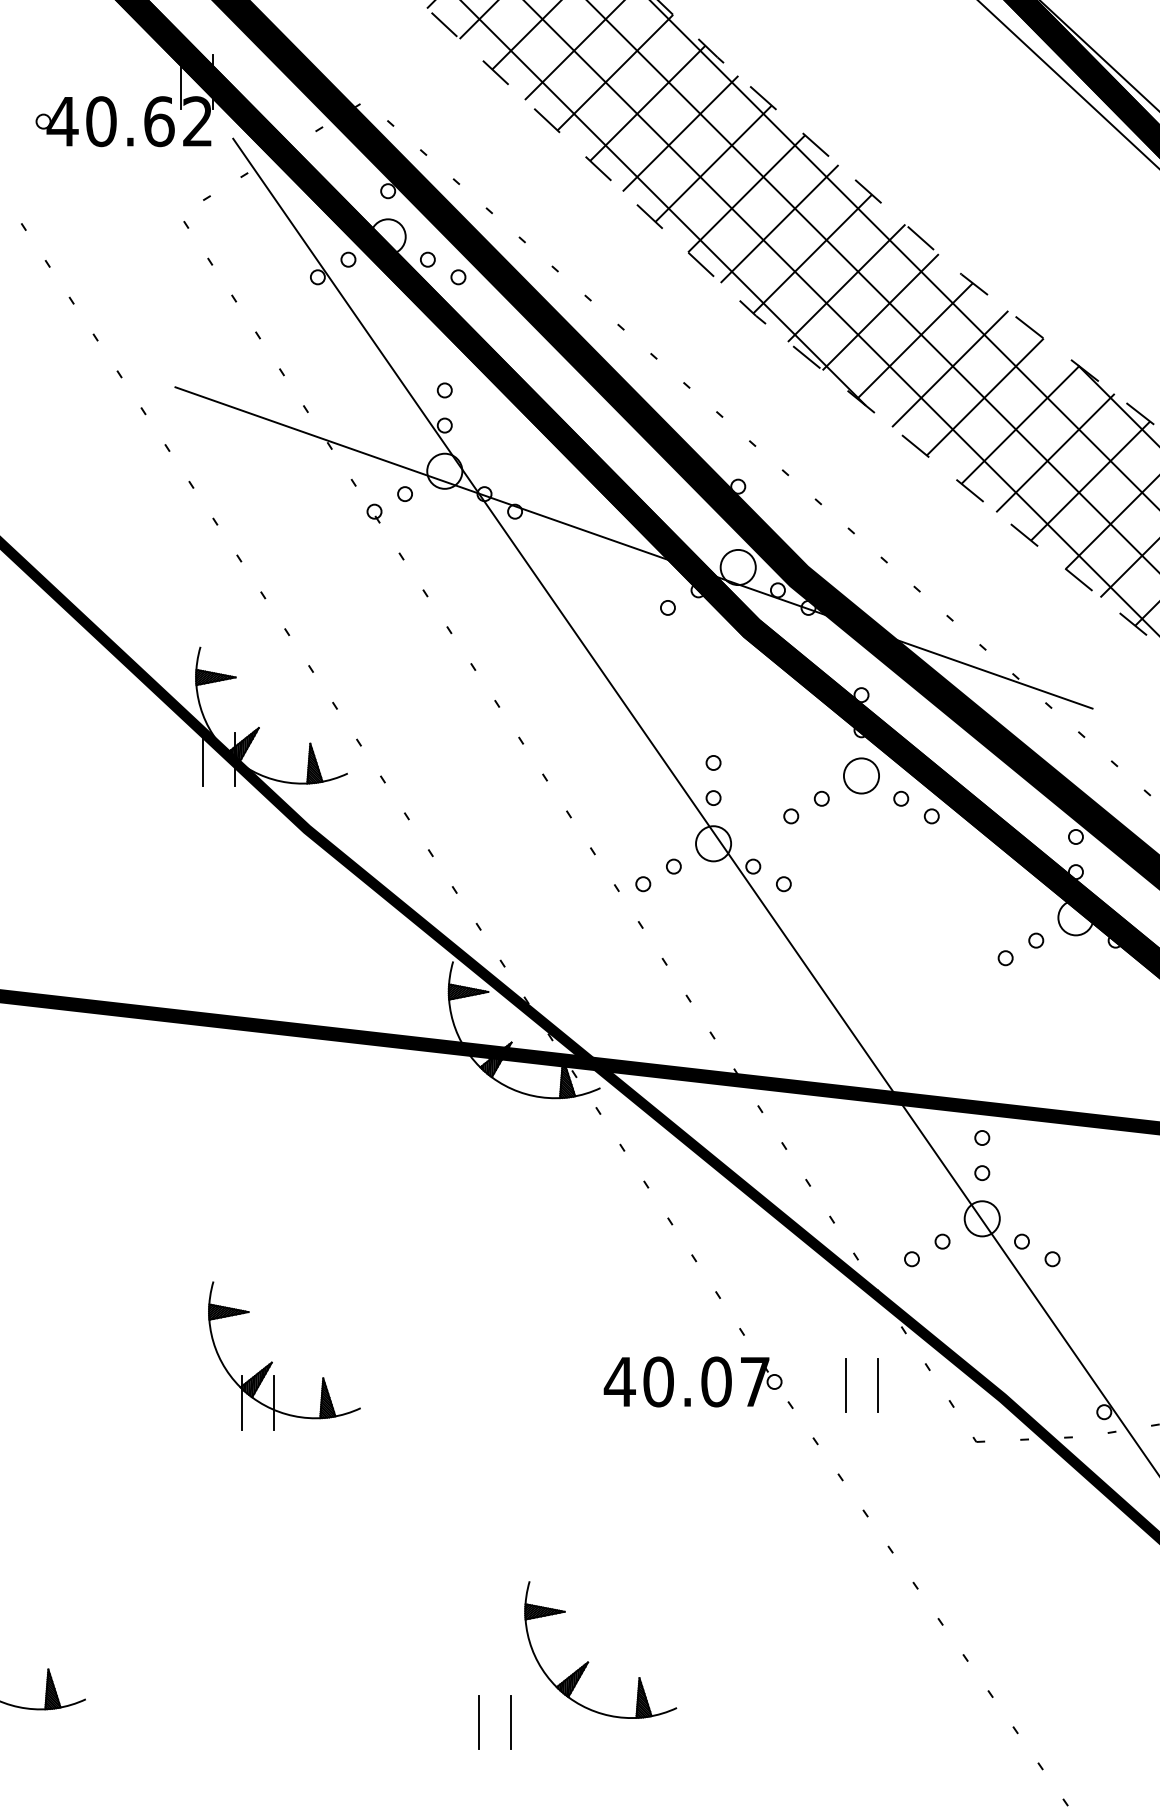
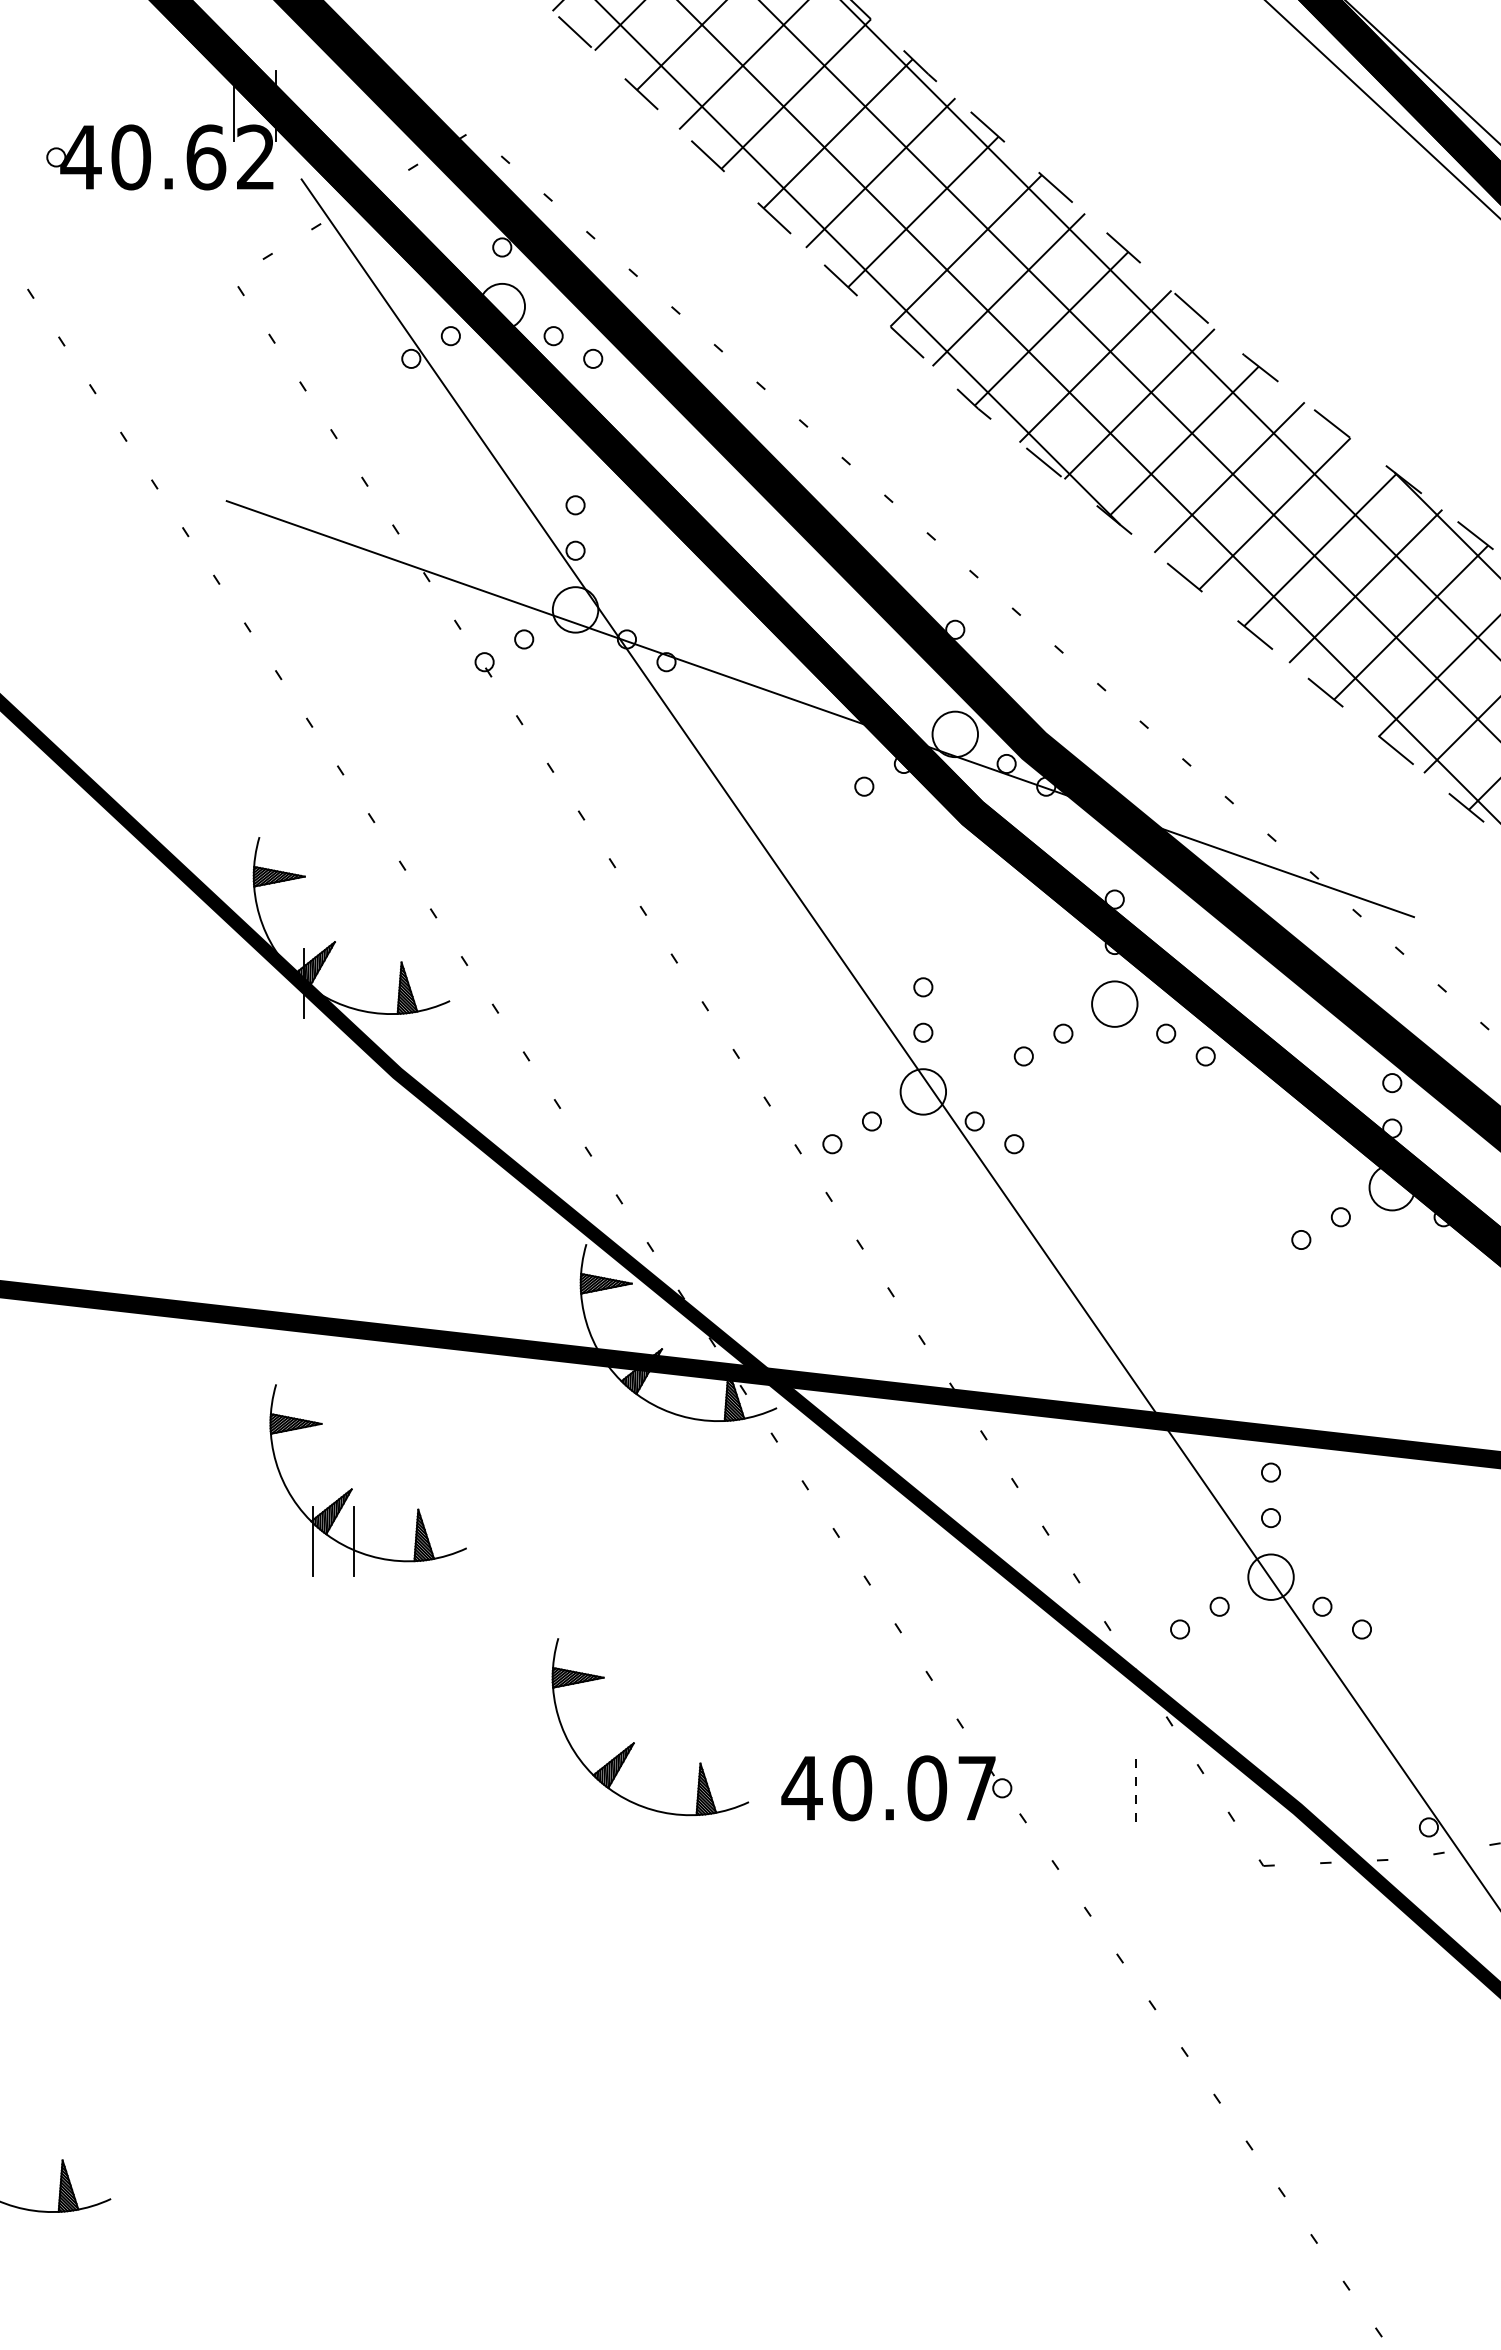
line: (202, 759) -> (262, 982), removed
part: (272, 1362) -> (352, 1488), moved
line: (845, 1385) -> (1094, 1792), removed
line: (877, 1385) -> (1135, 1793), solid -> dashed
part: (588, 1661) -> (634, 1742), moved
line: (478, 1722) -> (619, 2228), removed
line: (510, 1722) -> (660, 2228), removed

